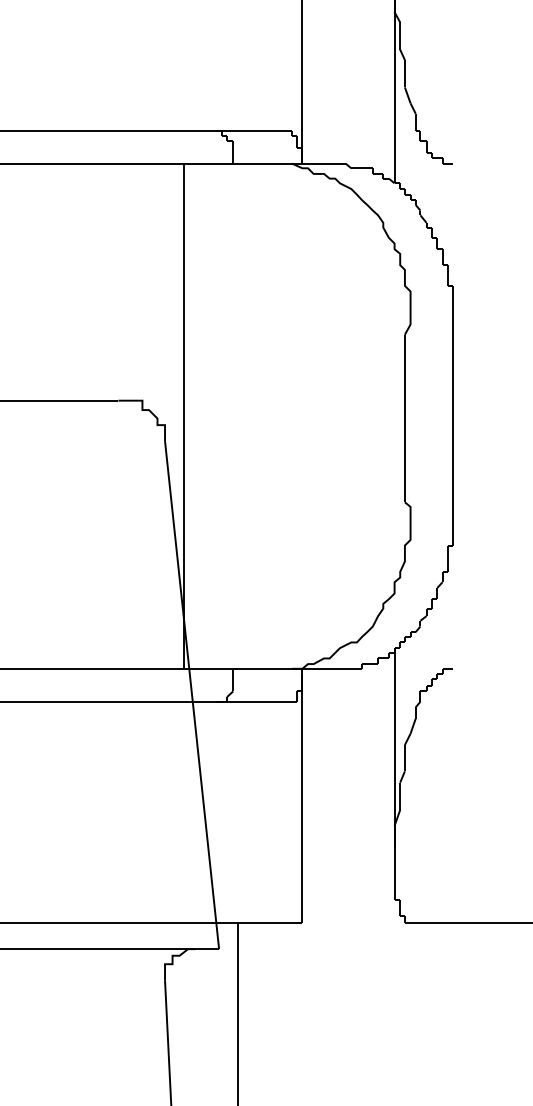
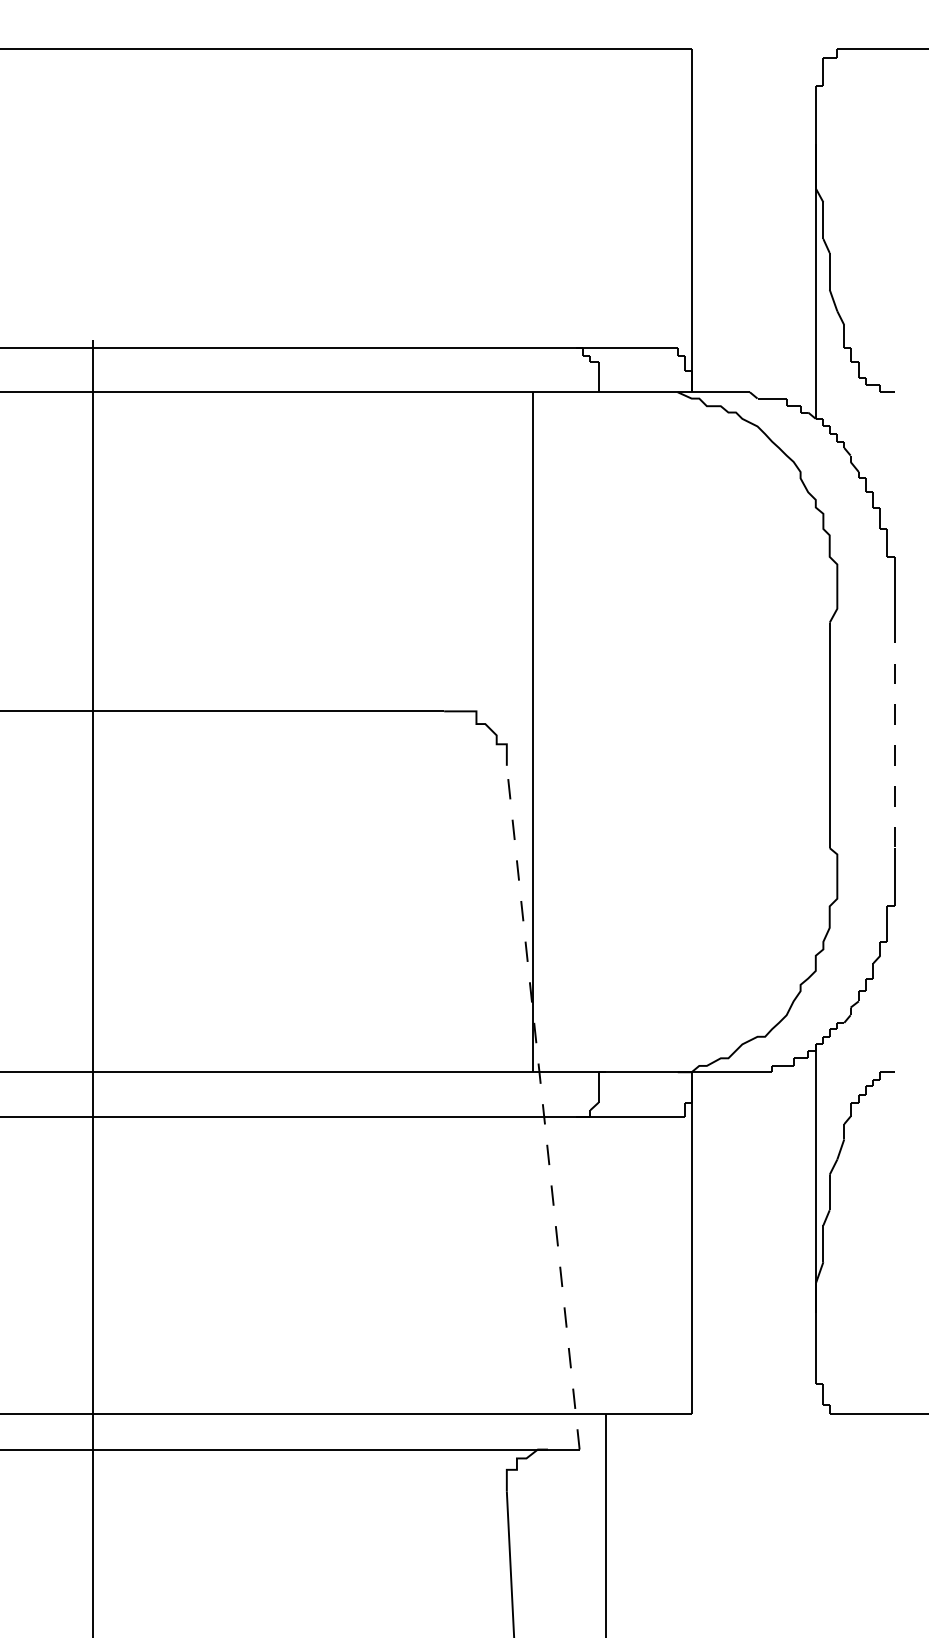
line: (453, 418) -> (894, 735), solid -> dashed
line: (192, 695) -> (543, 1107), solid -> dashed

